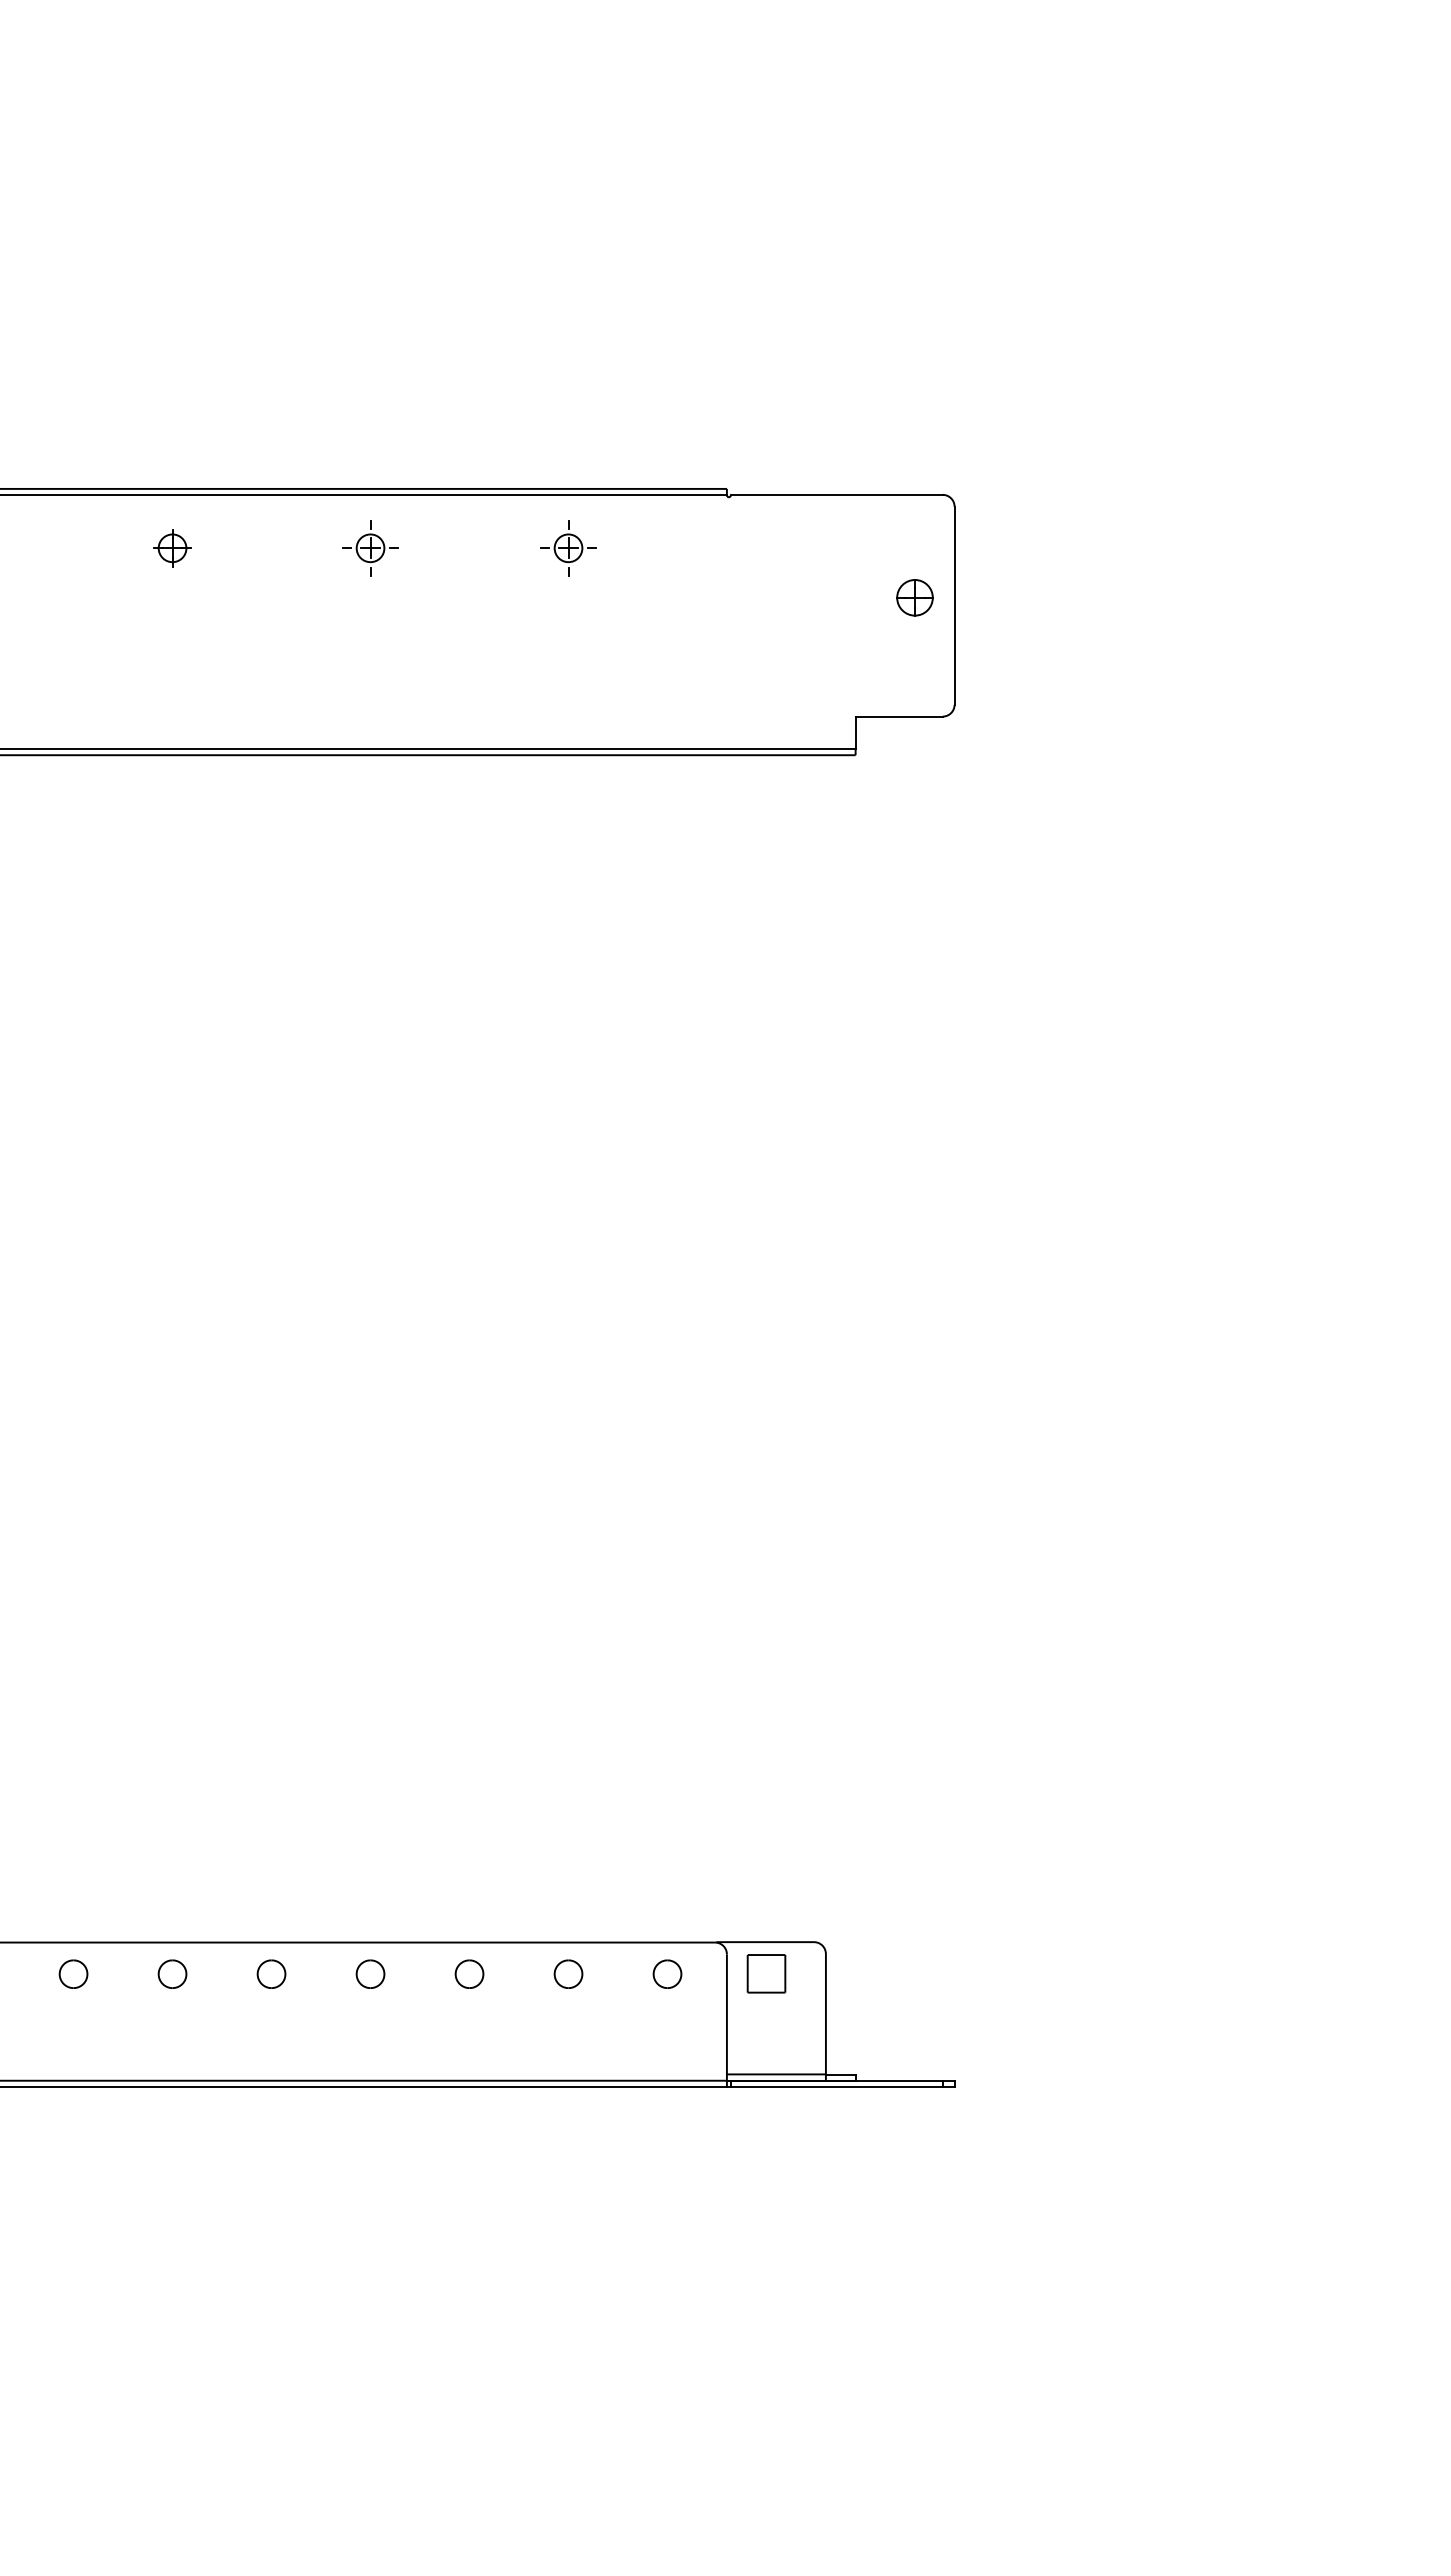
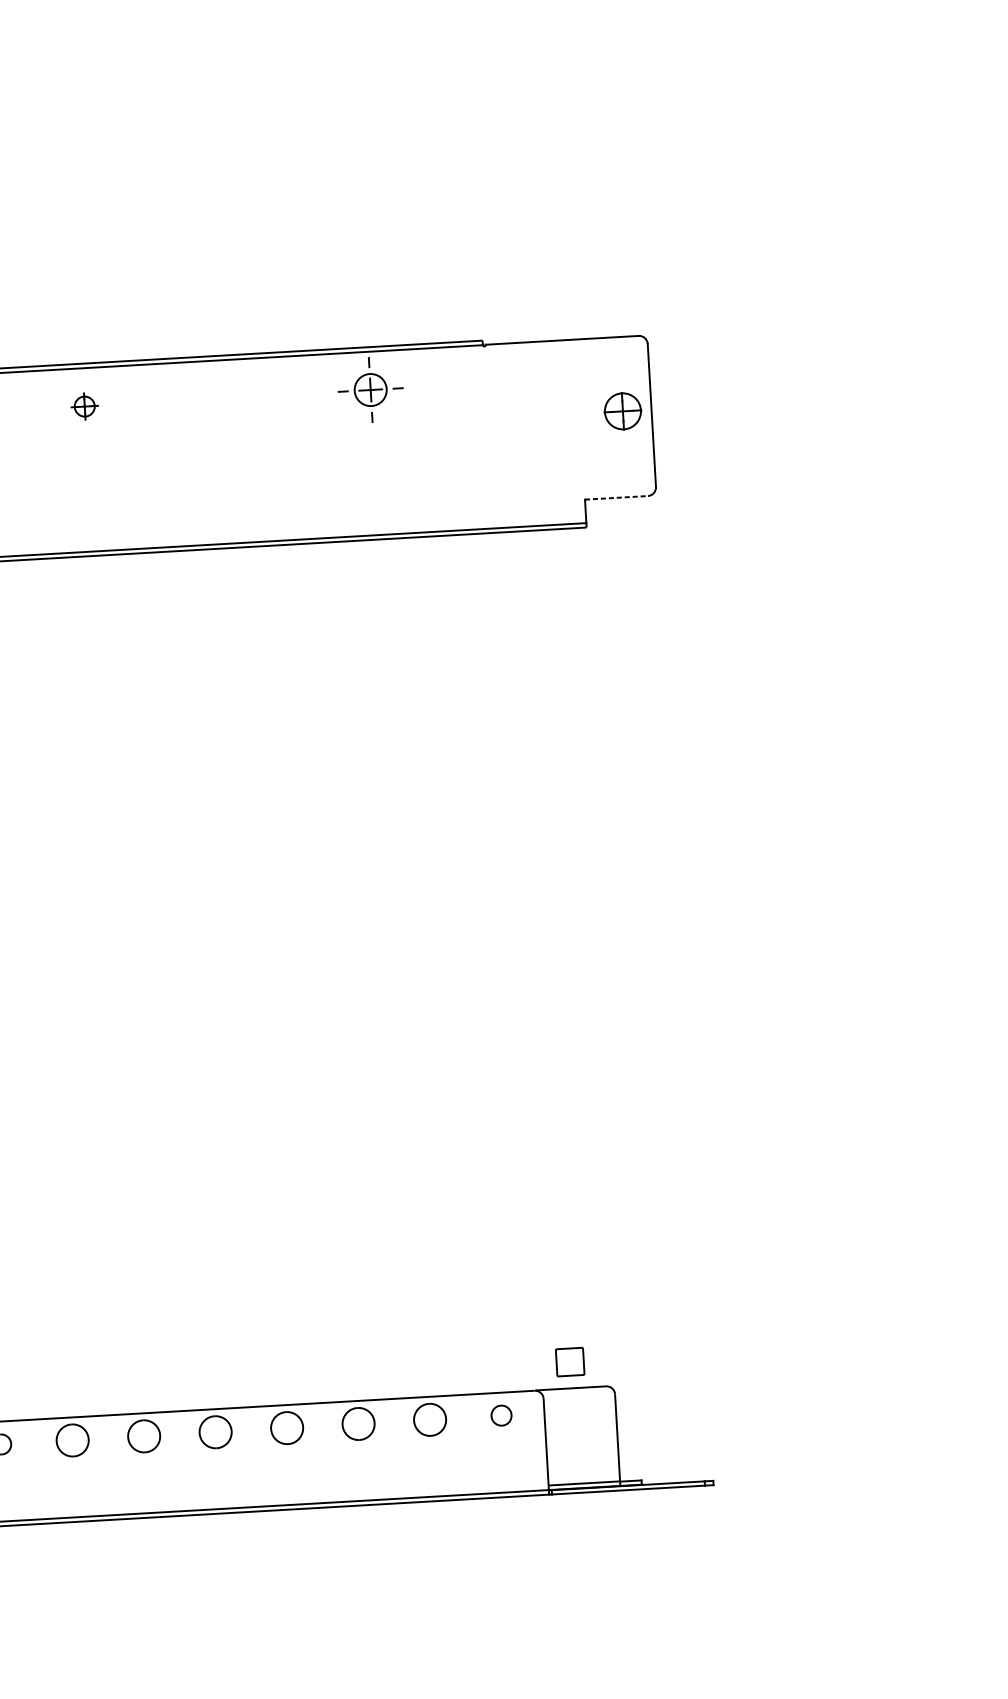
part: (370, 548) -> (227, 398), removed
part: (568, 548) -> (370, 390), size x1.6
part: (914, 597) -> (622, 411), size x1.4
line: (899, 716) -> (616, 497), solid -> dashed
part: (73, 1973) -> (72, 1439), size x1.6
part: (172, 1973) -> (144, 1435), size x1.6
part: (271, 1973) -> (215, 1431), size x1.6
part: (370, 1973) -> (287, 1427), size x1.6
part: (469, 1973) -> (358, 1423), size x1.6
part: (568, 1973) -> (430, 1419), size x1.6
part: (766, 1973) -> (570, 1361), moved

